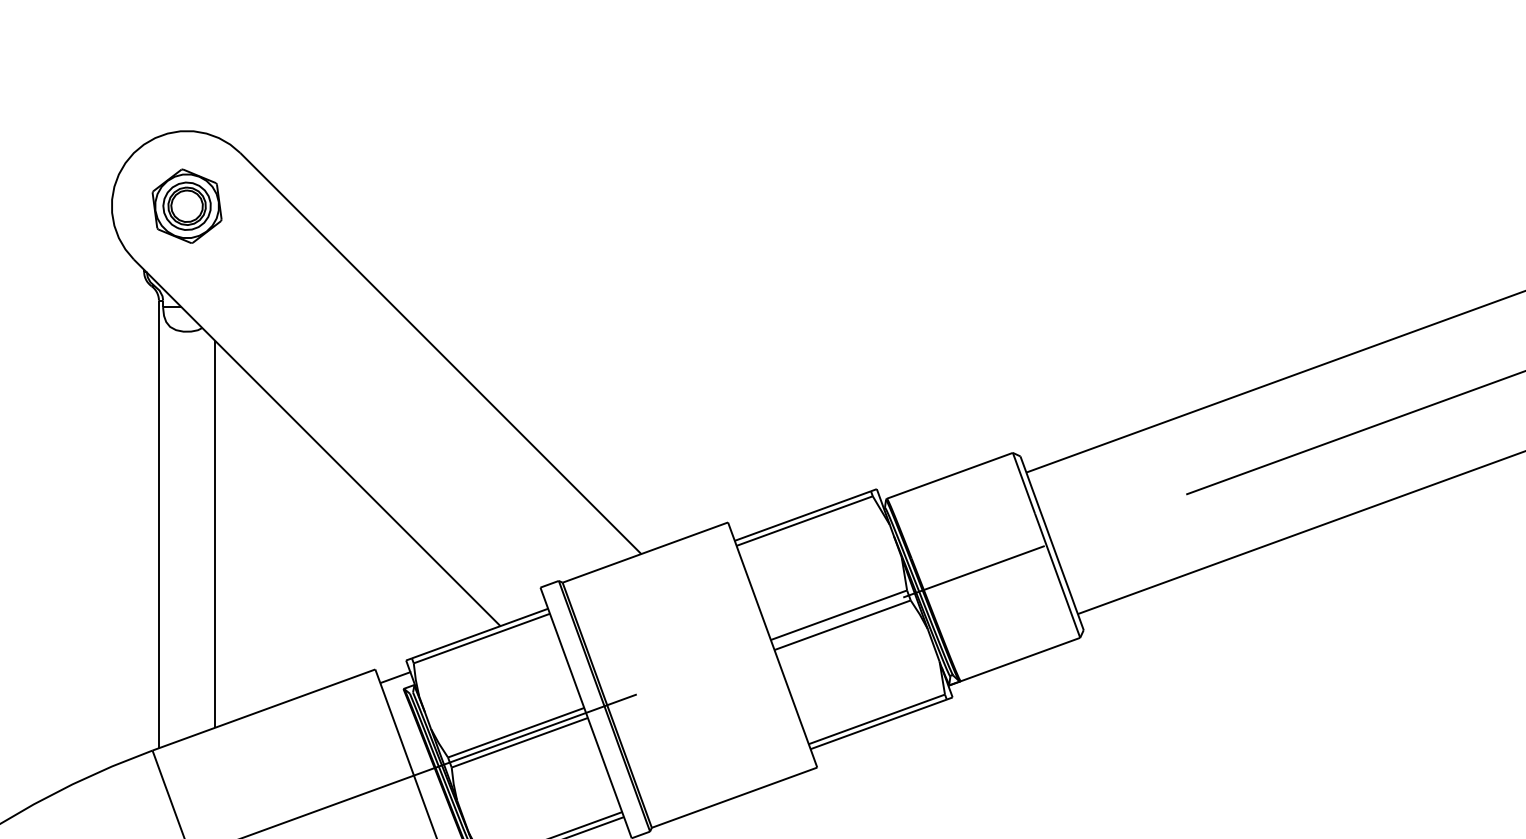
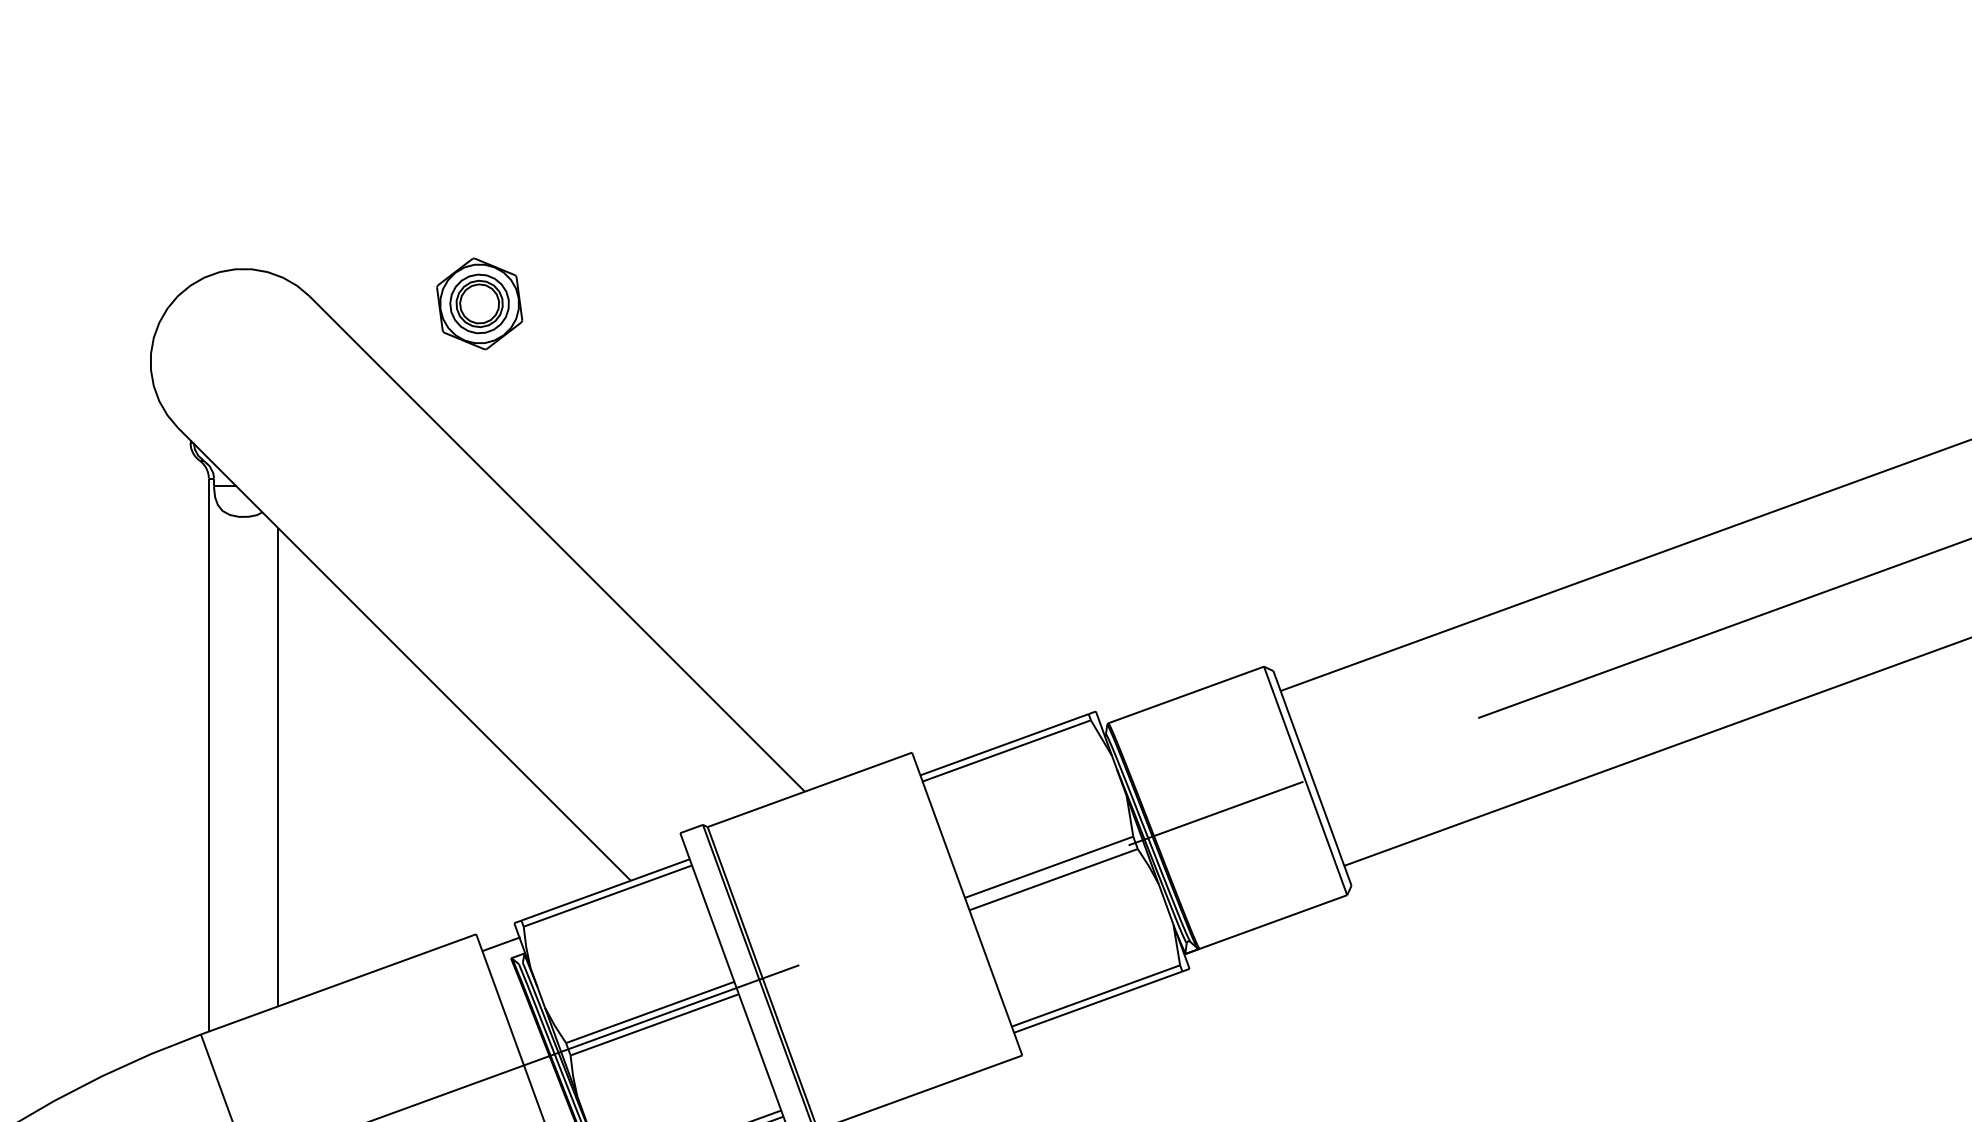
part: (186, 205) -> (479, 303), moved

